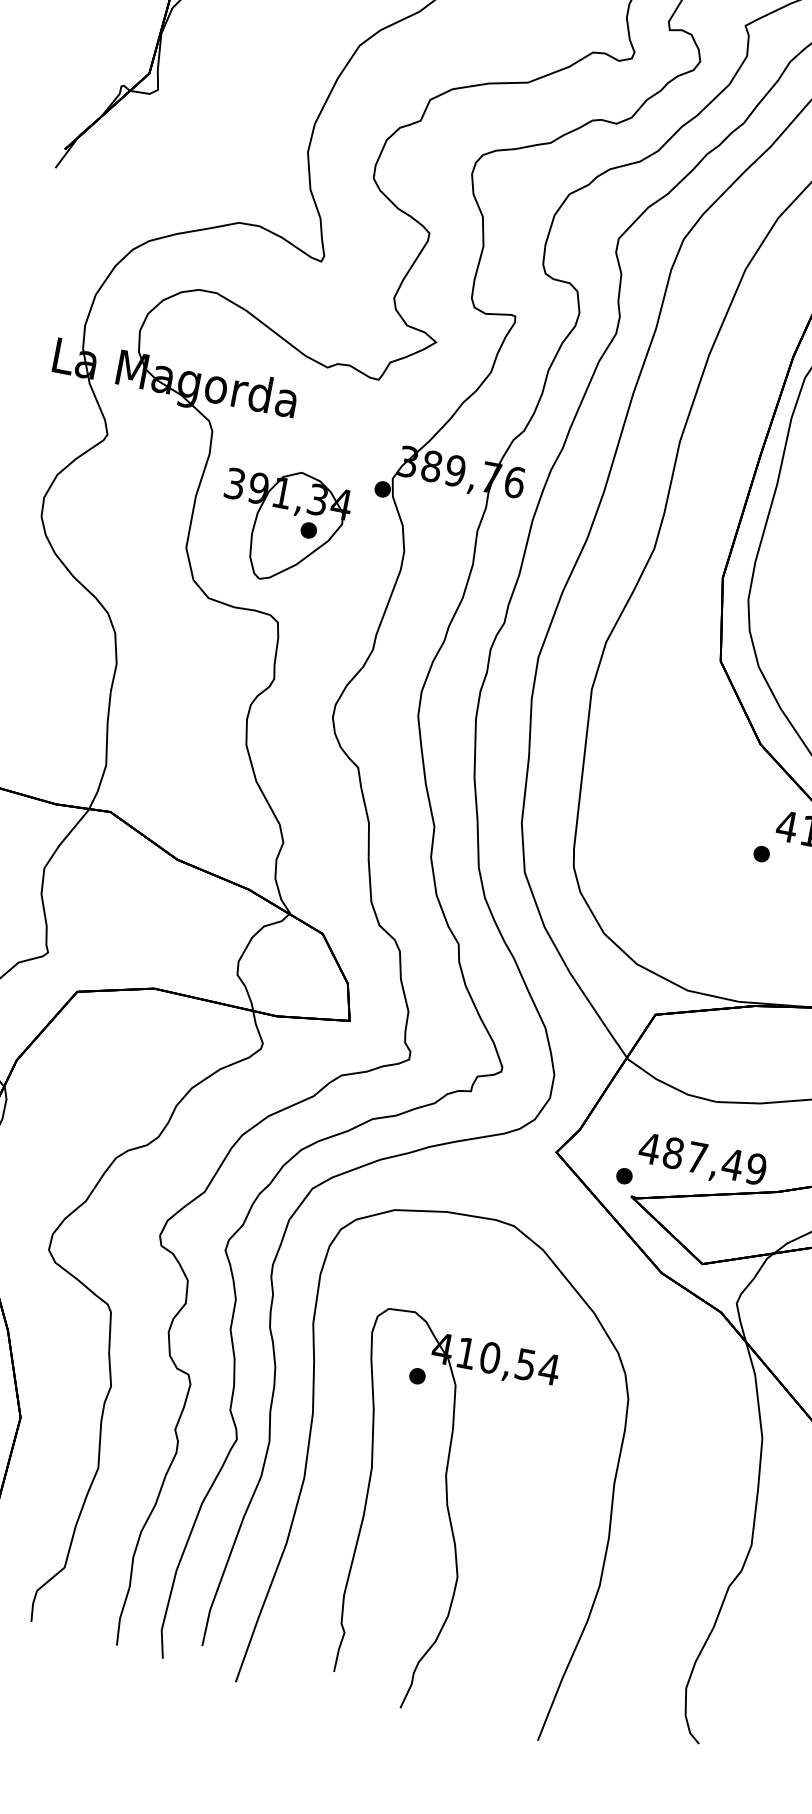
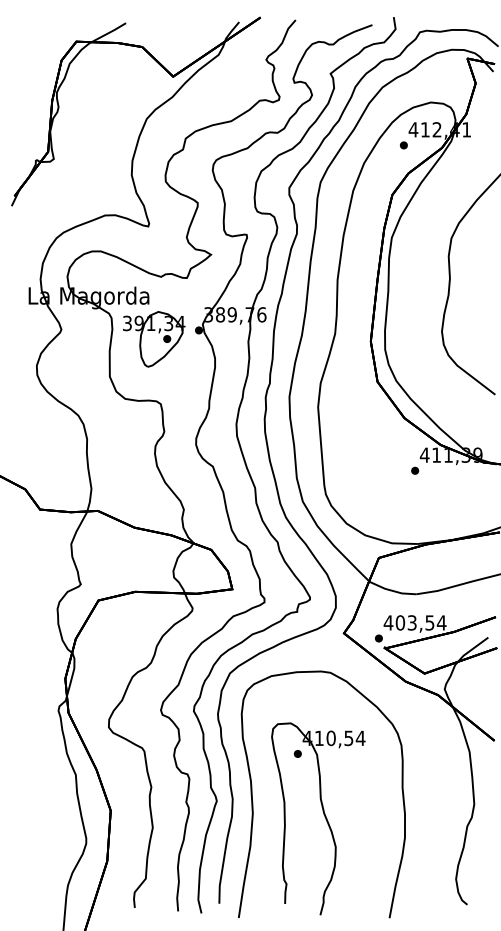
part: (283, 526) -> (154, 339), moved
text: (713, 1160) -> (420, 622), 487,49 -> 403,54

